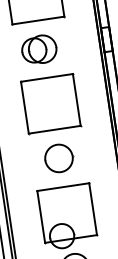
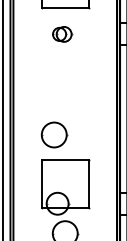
part: (39, 49) -> (62, 34), size x0.6
part: (51, 104) -> (65, 84), removed
part: (59, 157) -> (54, 134), moved

